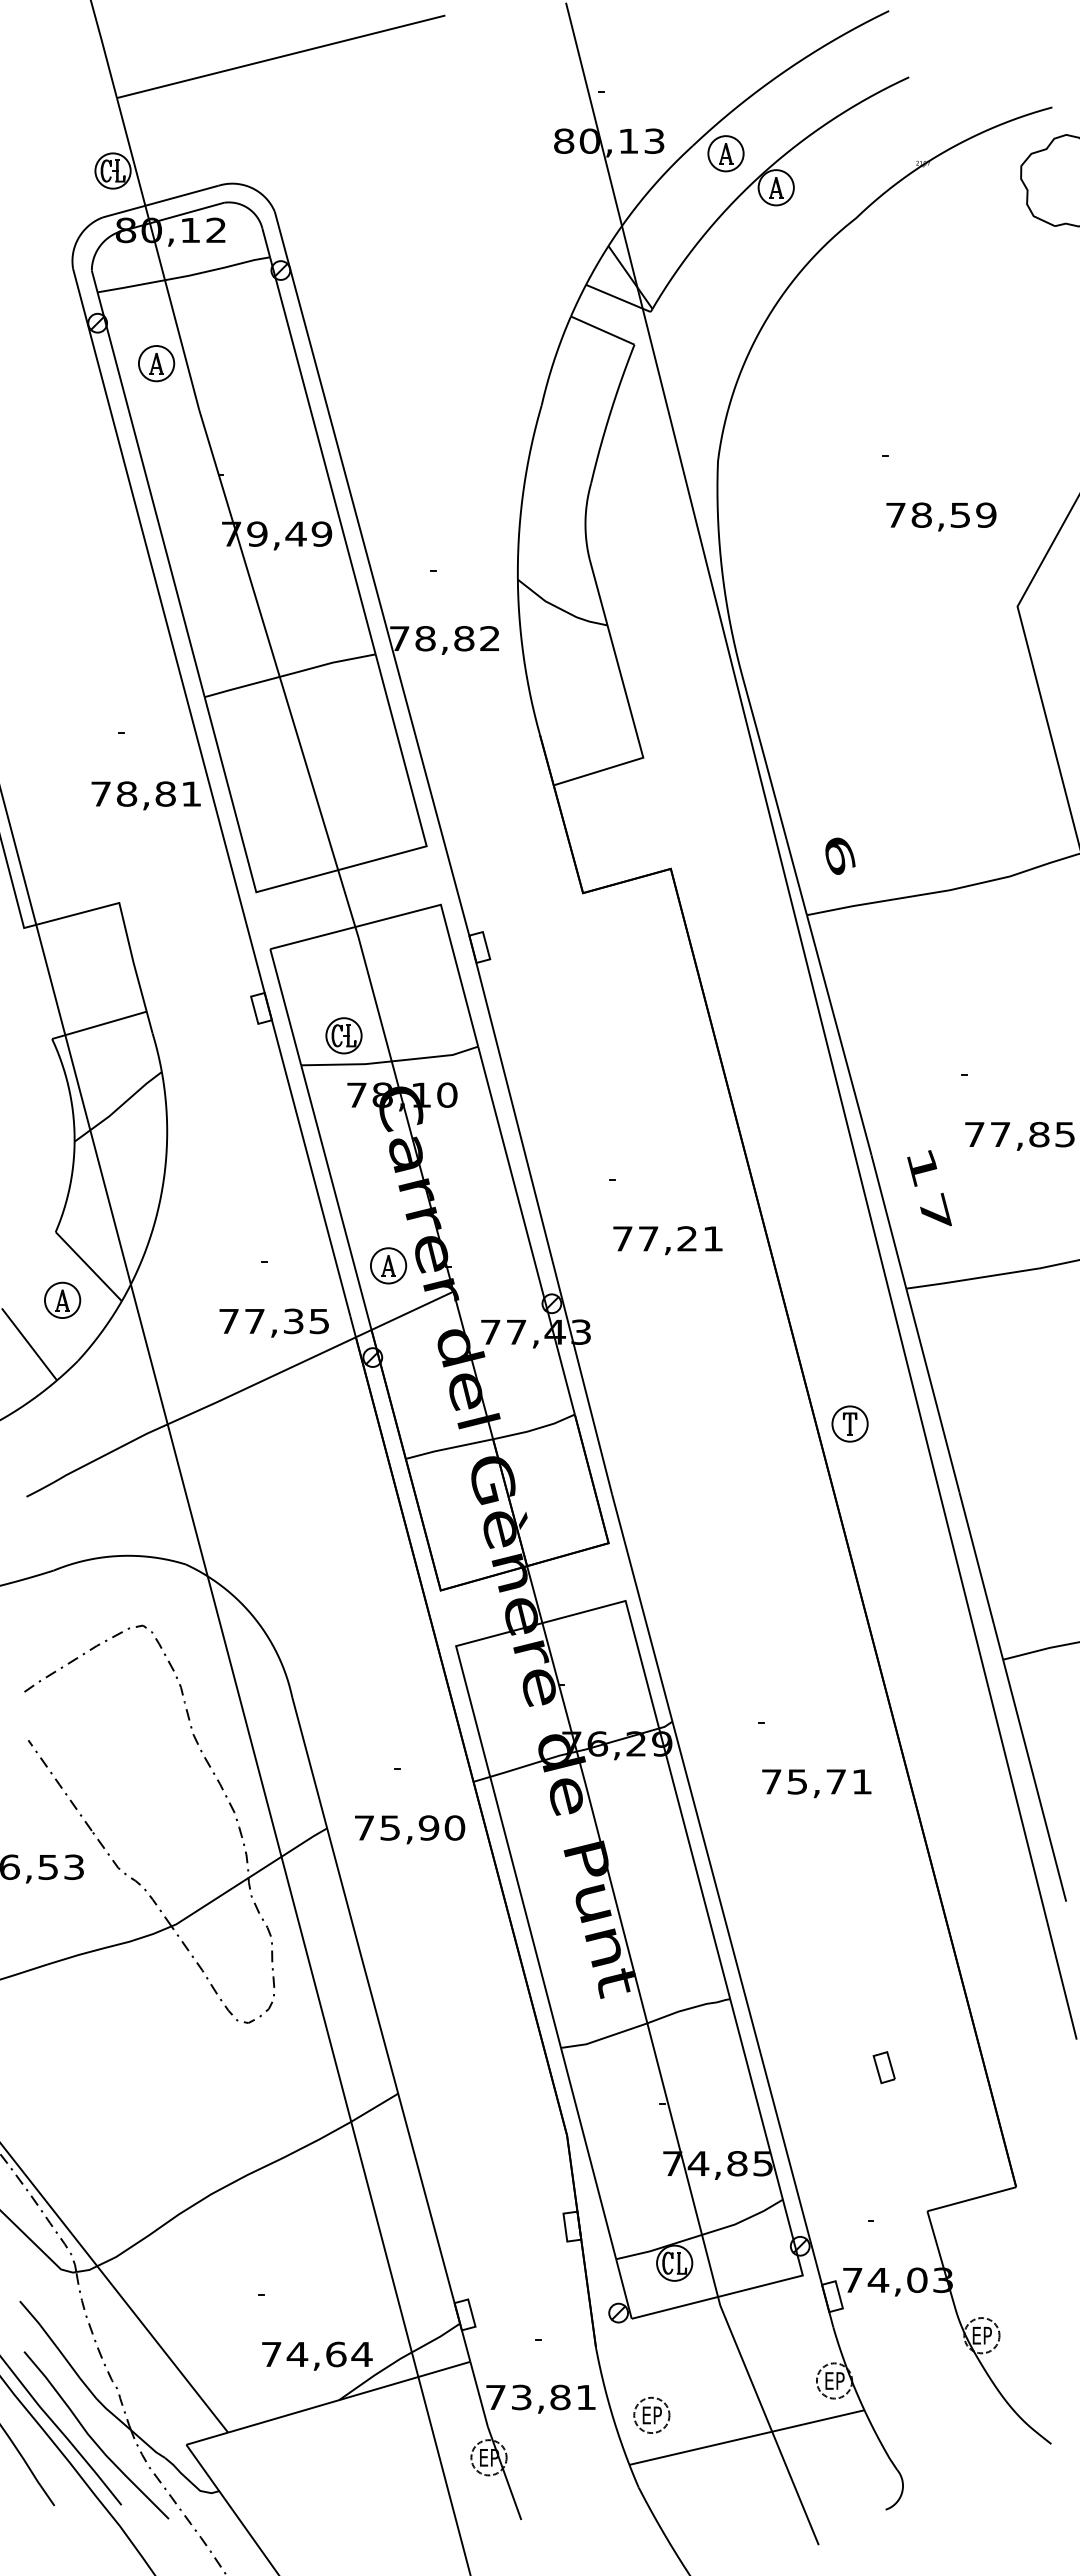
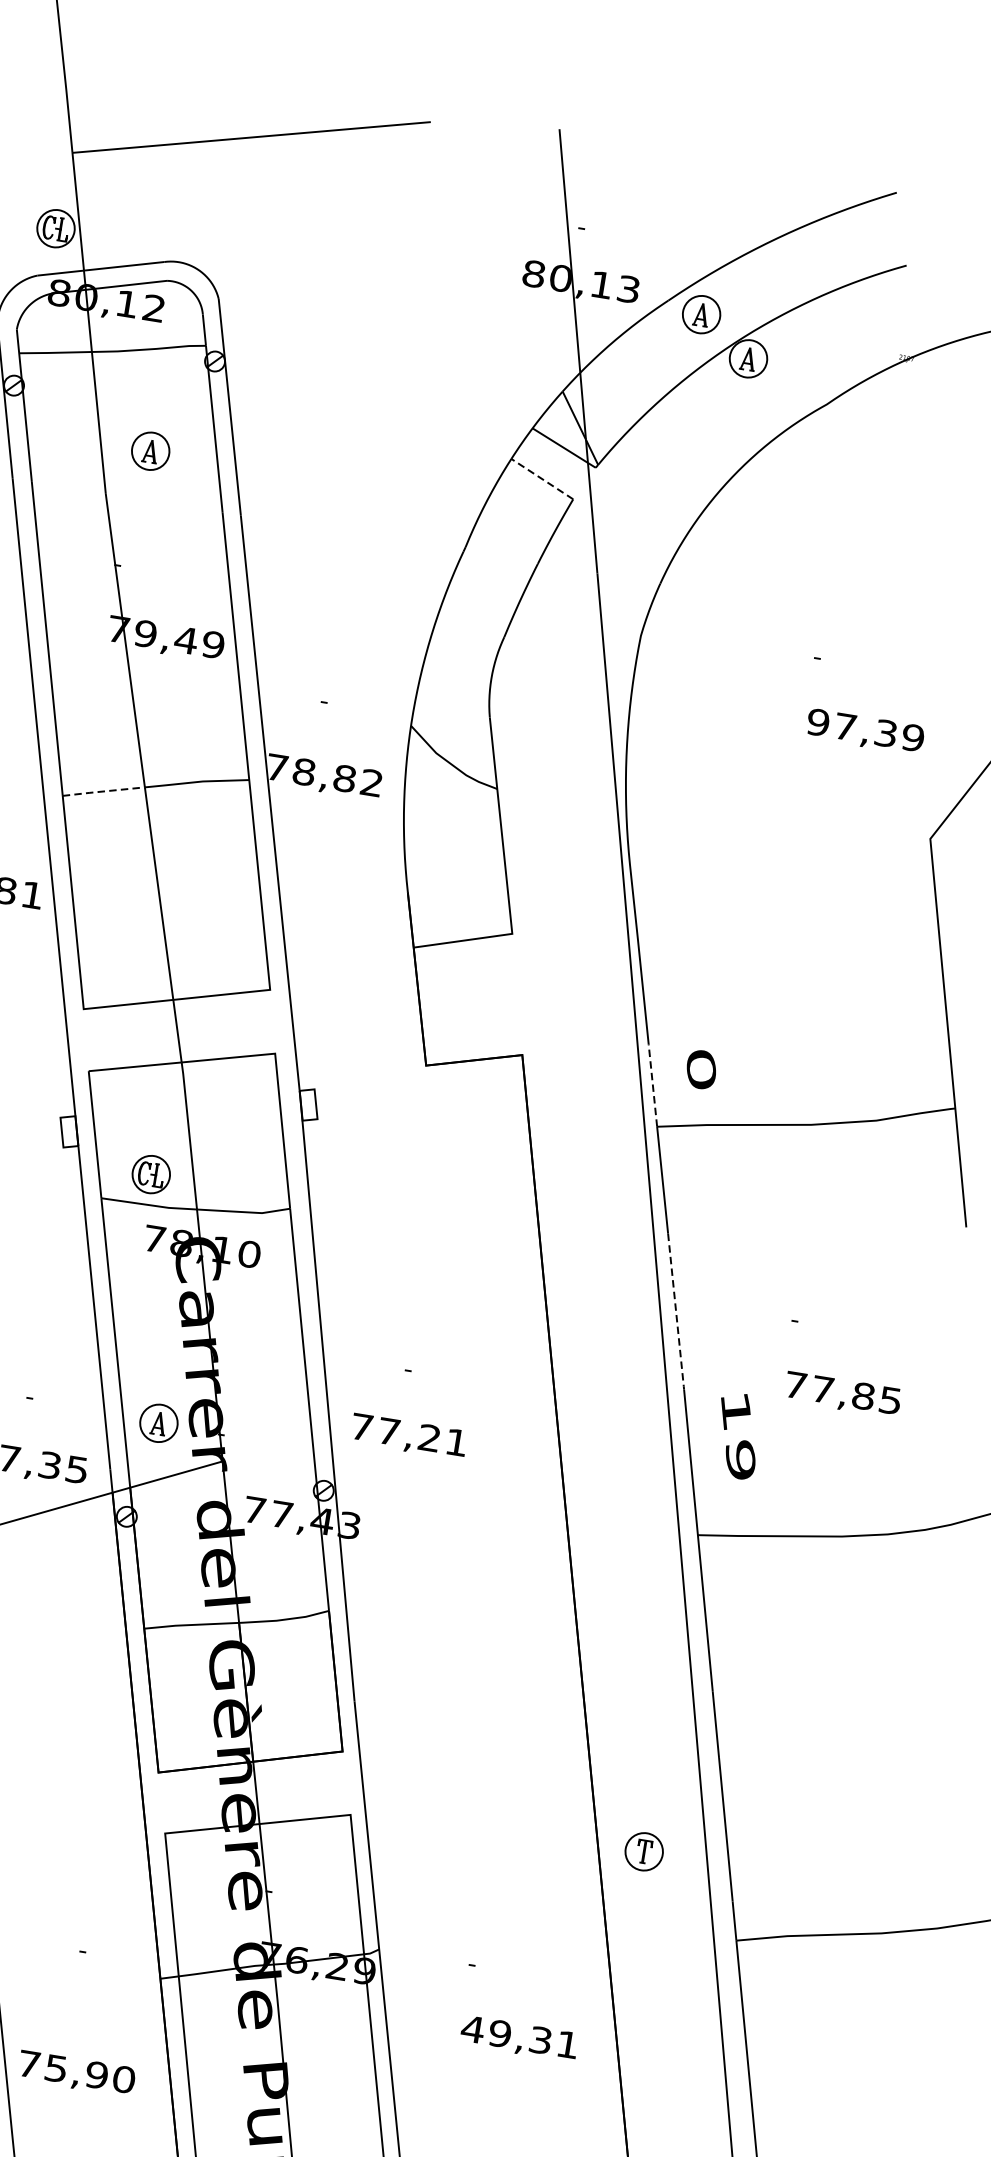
line: (602, 330) -> (542, 478), solid -> dashed
part: (156, 363) -> (150, 451), moved
text: (927, 514) -> (851, 727), 78,59 -> 97,39
line: (241, 686) -> (103, 790), solid -> dashed
text: (840, 855) -> (702, 1069), 6 -> 0
line: (796, 877) -> (652, 1085), solid -> dashed
line: (852, 1085) -> (675, 1313), solid -> dashed
text: (935, 1211) -> (741, 1459), 17 -> 19
text: (667, 1240) -> (408, 1436), moved
part: (849, 1423) -> (643, 1851), moved
text: (802, 1781) -> (505, 2034), 75,71 -> 49,31
text: (410, 1829) -> (77, 2073), moved

